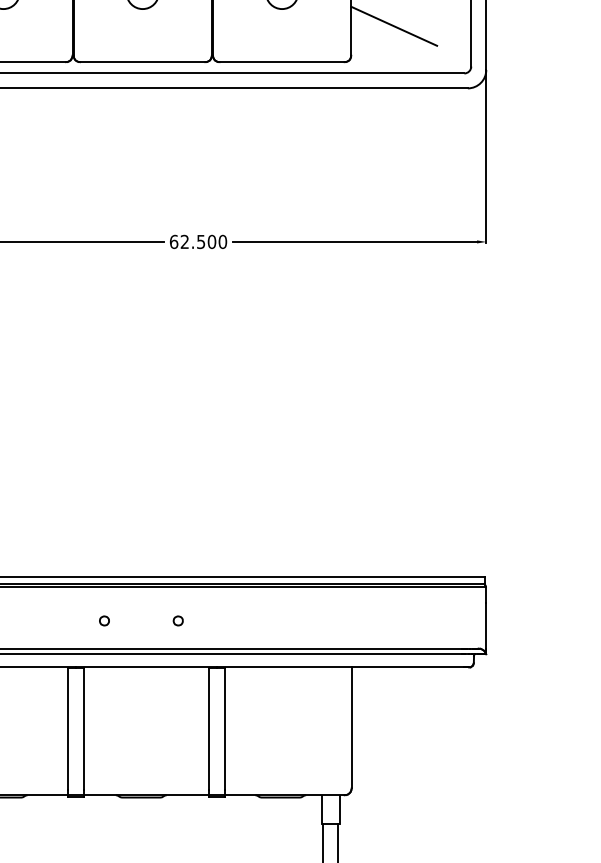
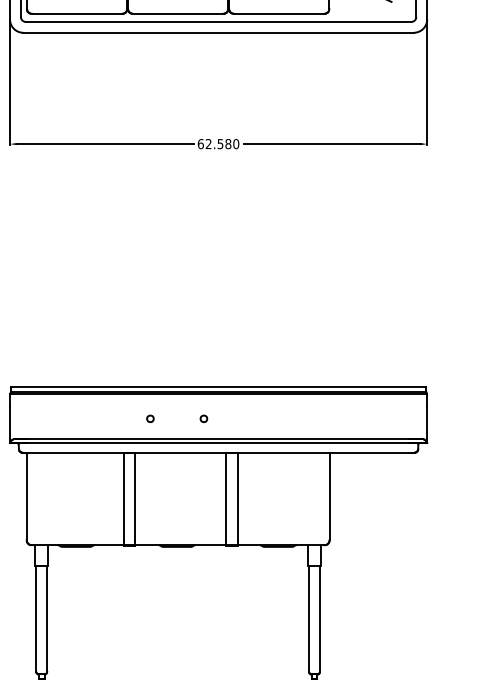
text: (212, 241) -> (228, 143), 62.500 -> 62.580

